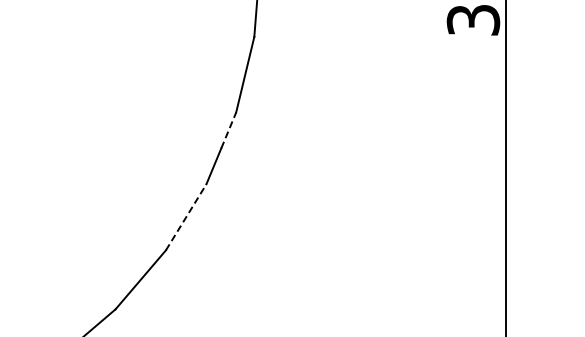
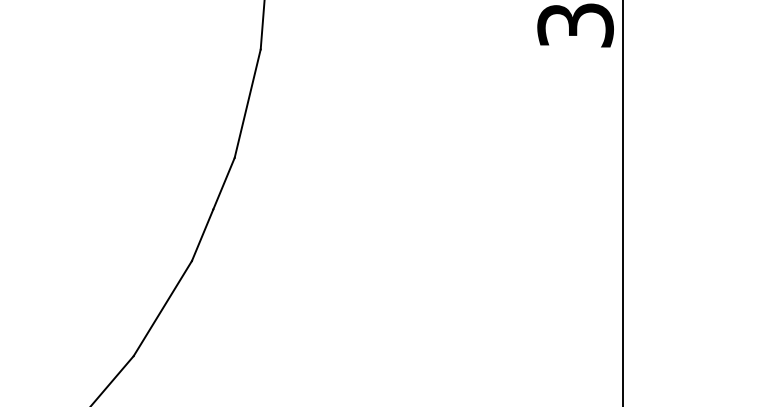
line: (228, 129) -> (223, 182), dashed -> solid
line: (186, 217) -> (163, 308), dashed -> solid

